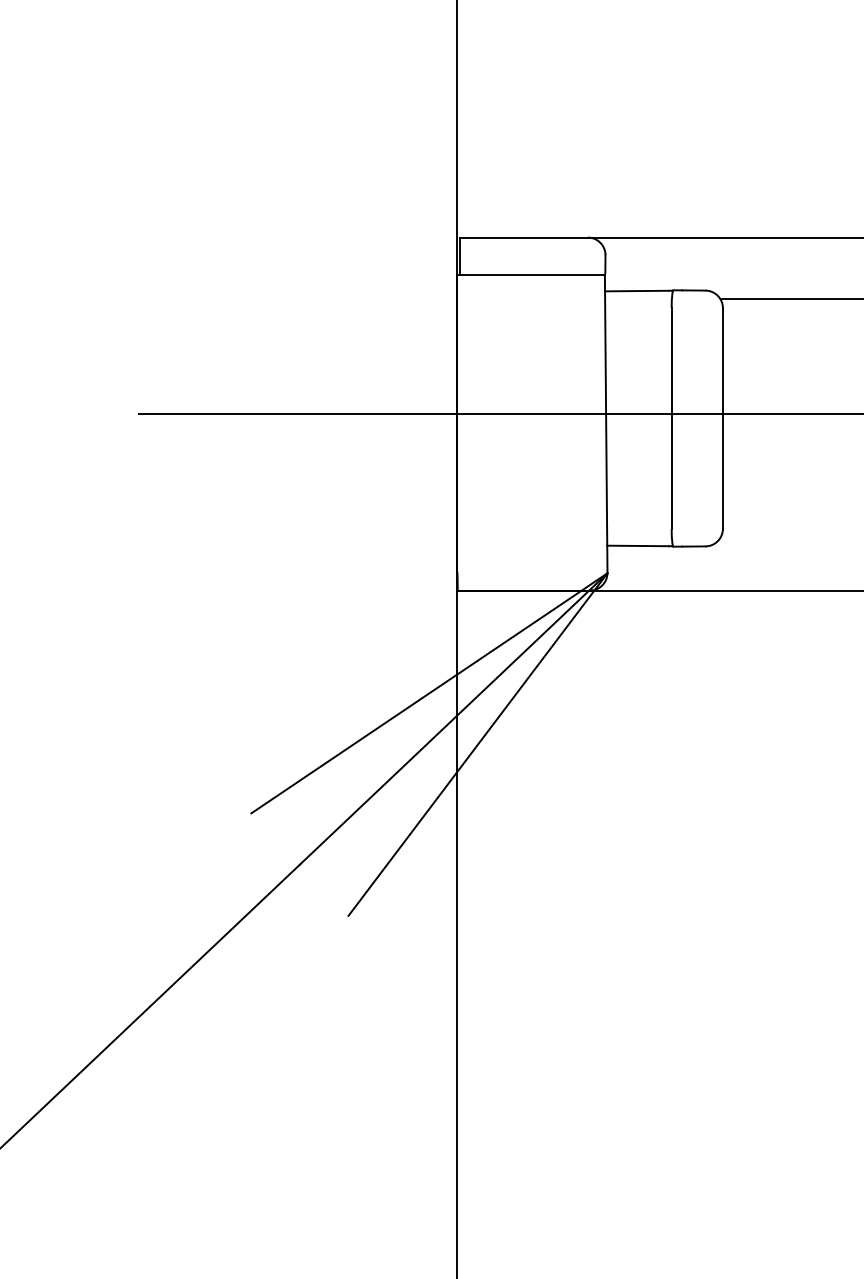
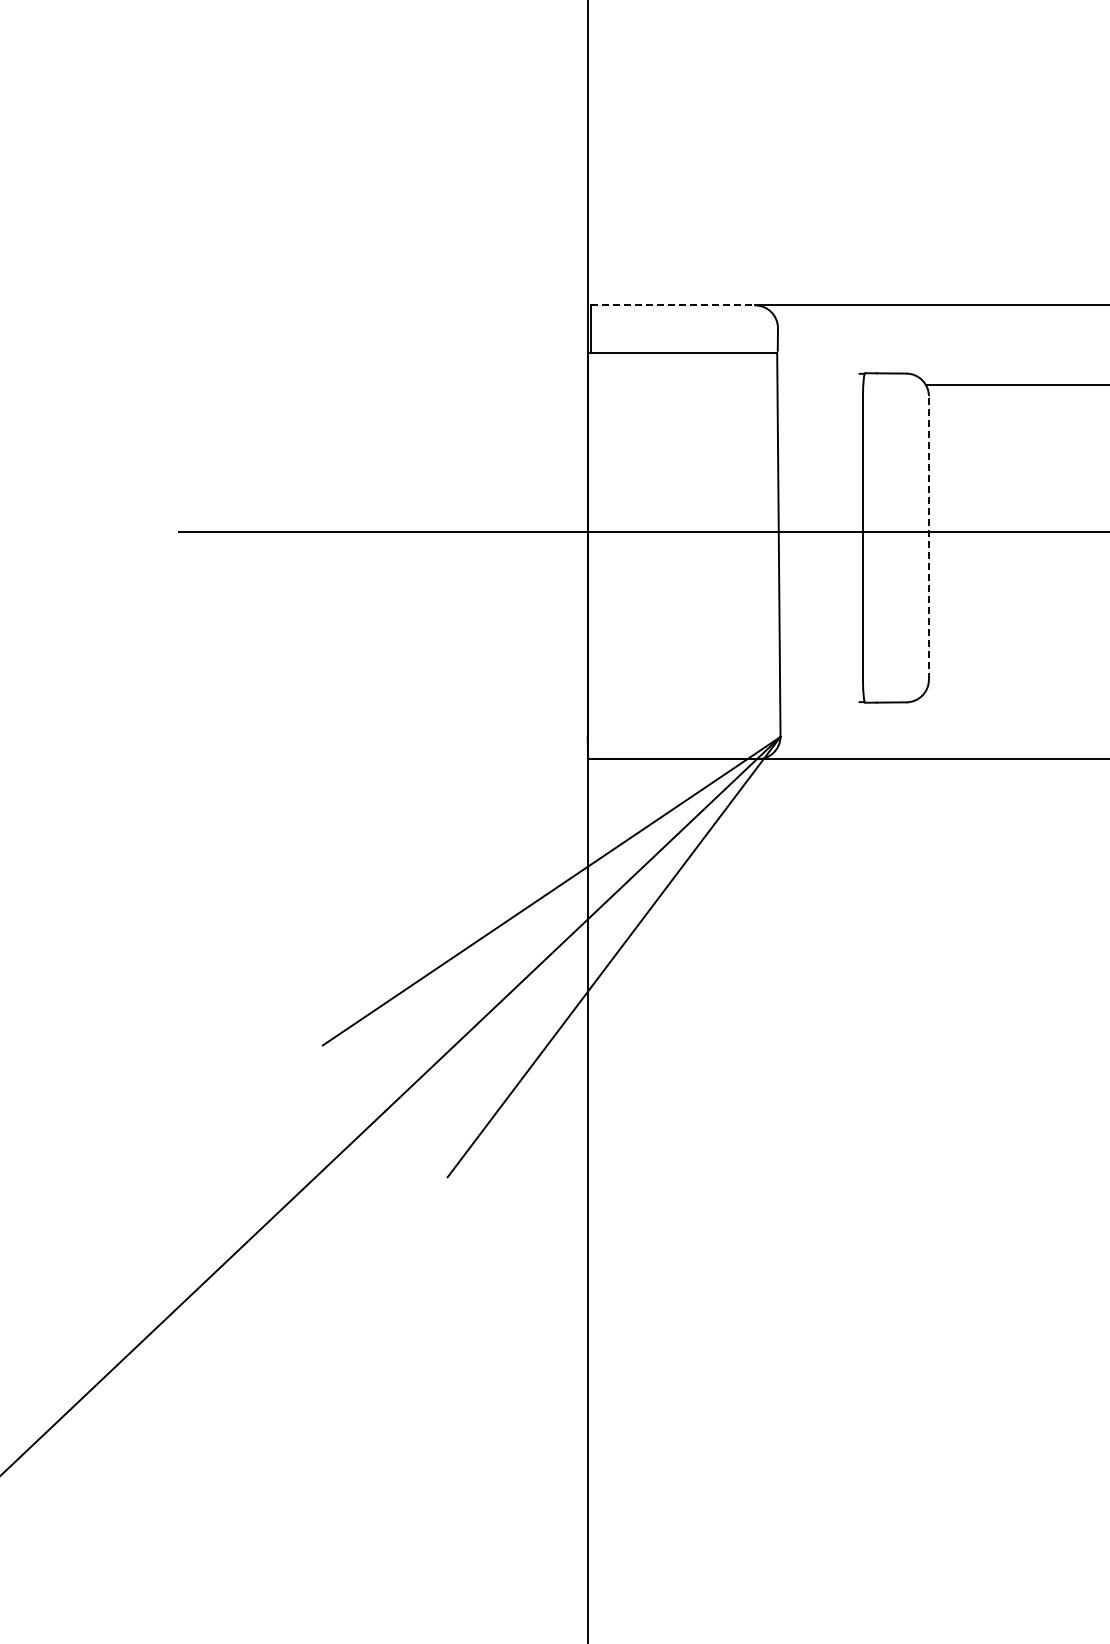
line: (524, 237) -> (673, 305), solid -> dashed
line: (637, 290) -> (818, 373), removed
line: (722, 418) -> (928, 537), solid -> dashed
line: (637, 545) -> (819, 701), removed

